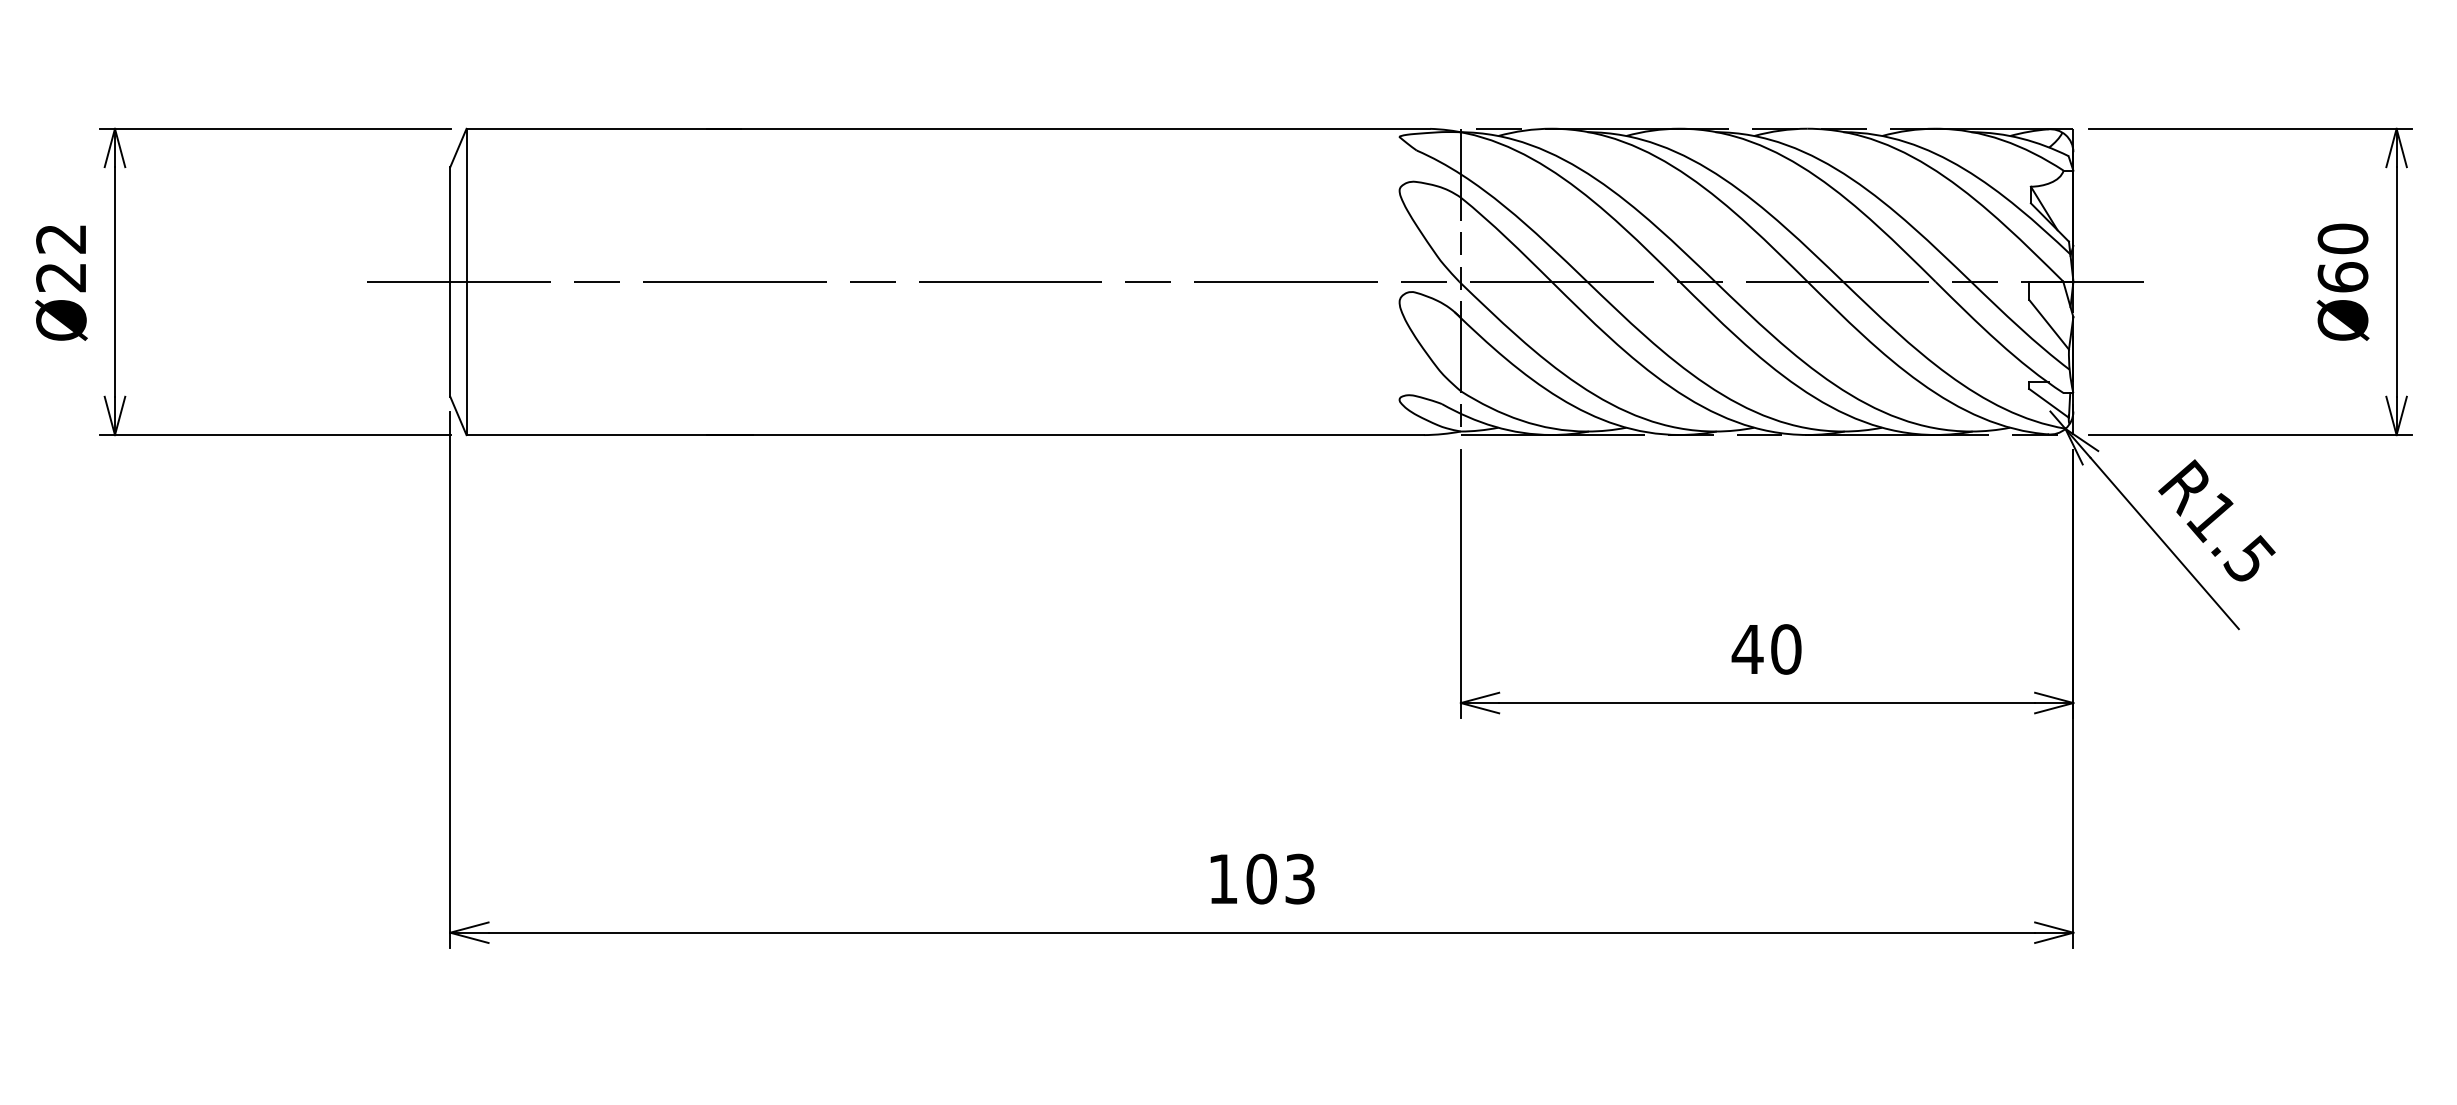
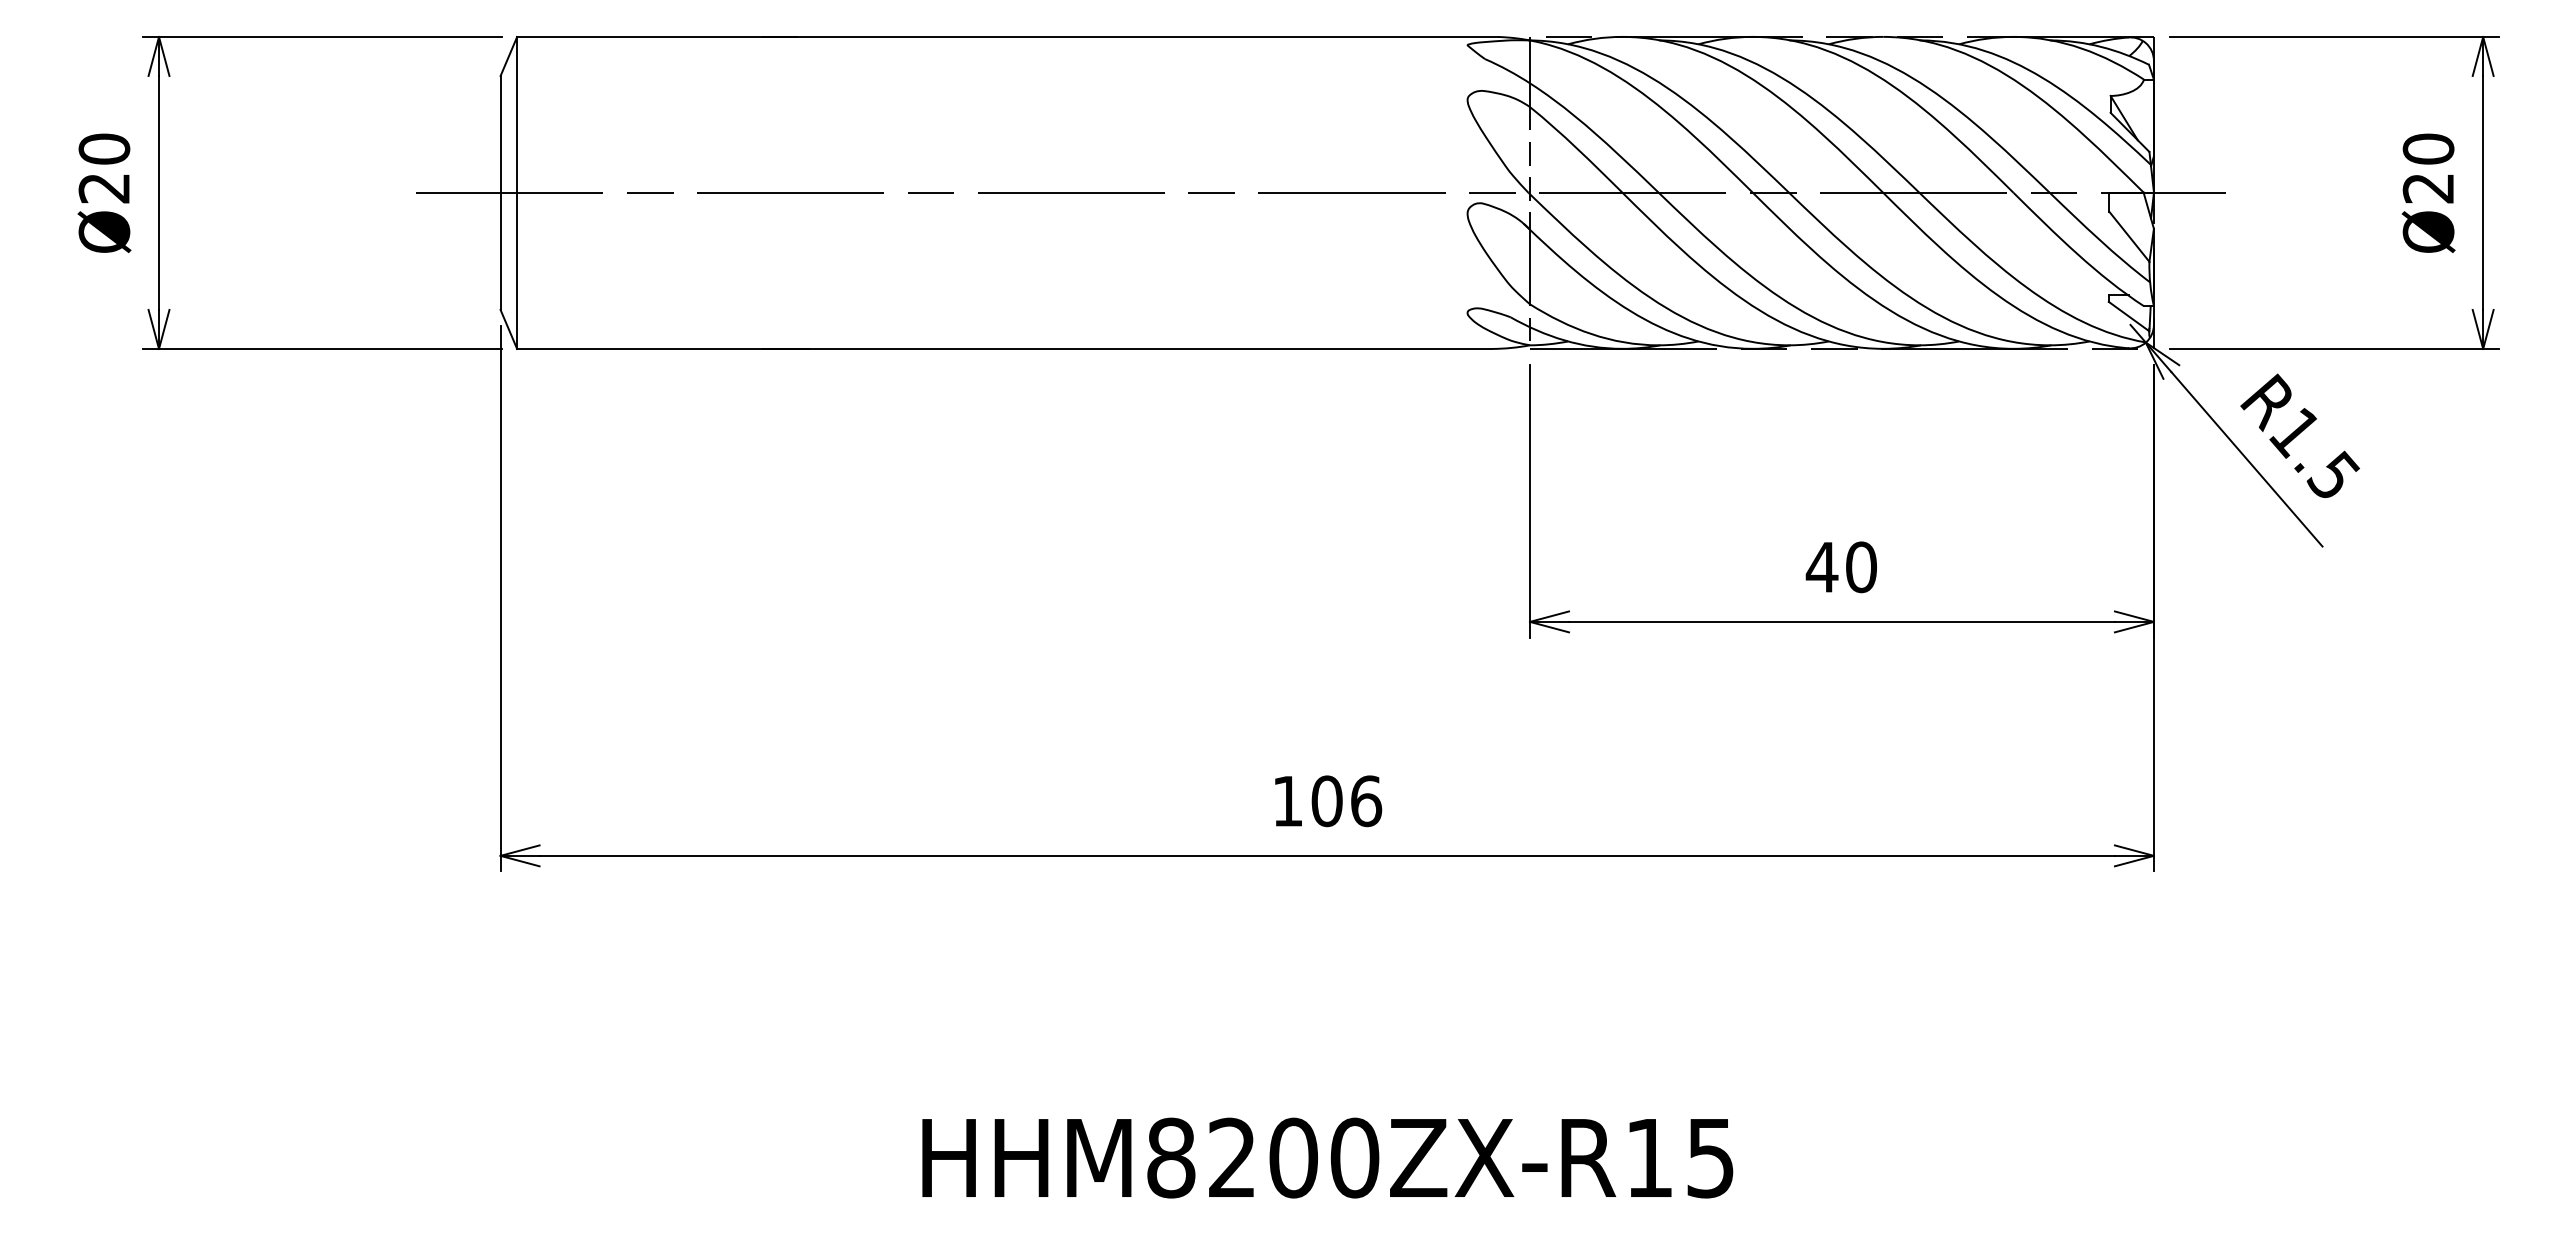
text: (61, 238) -> (104, 148), Ø22 -> Ø20
text: (2342, 276) -> (2428, 187), Ø60 -> Ø20
text: (1300, 879) -> (1366, 801), 103 -> 106

